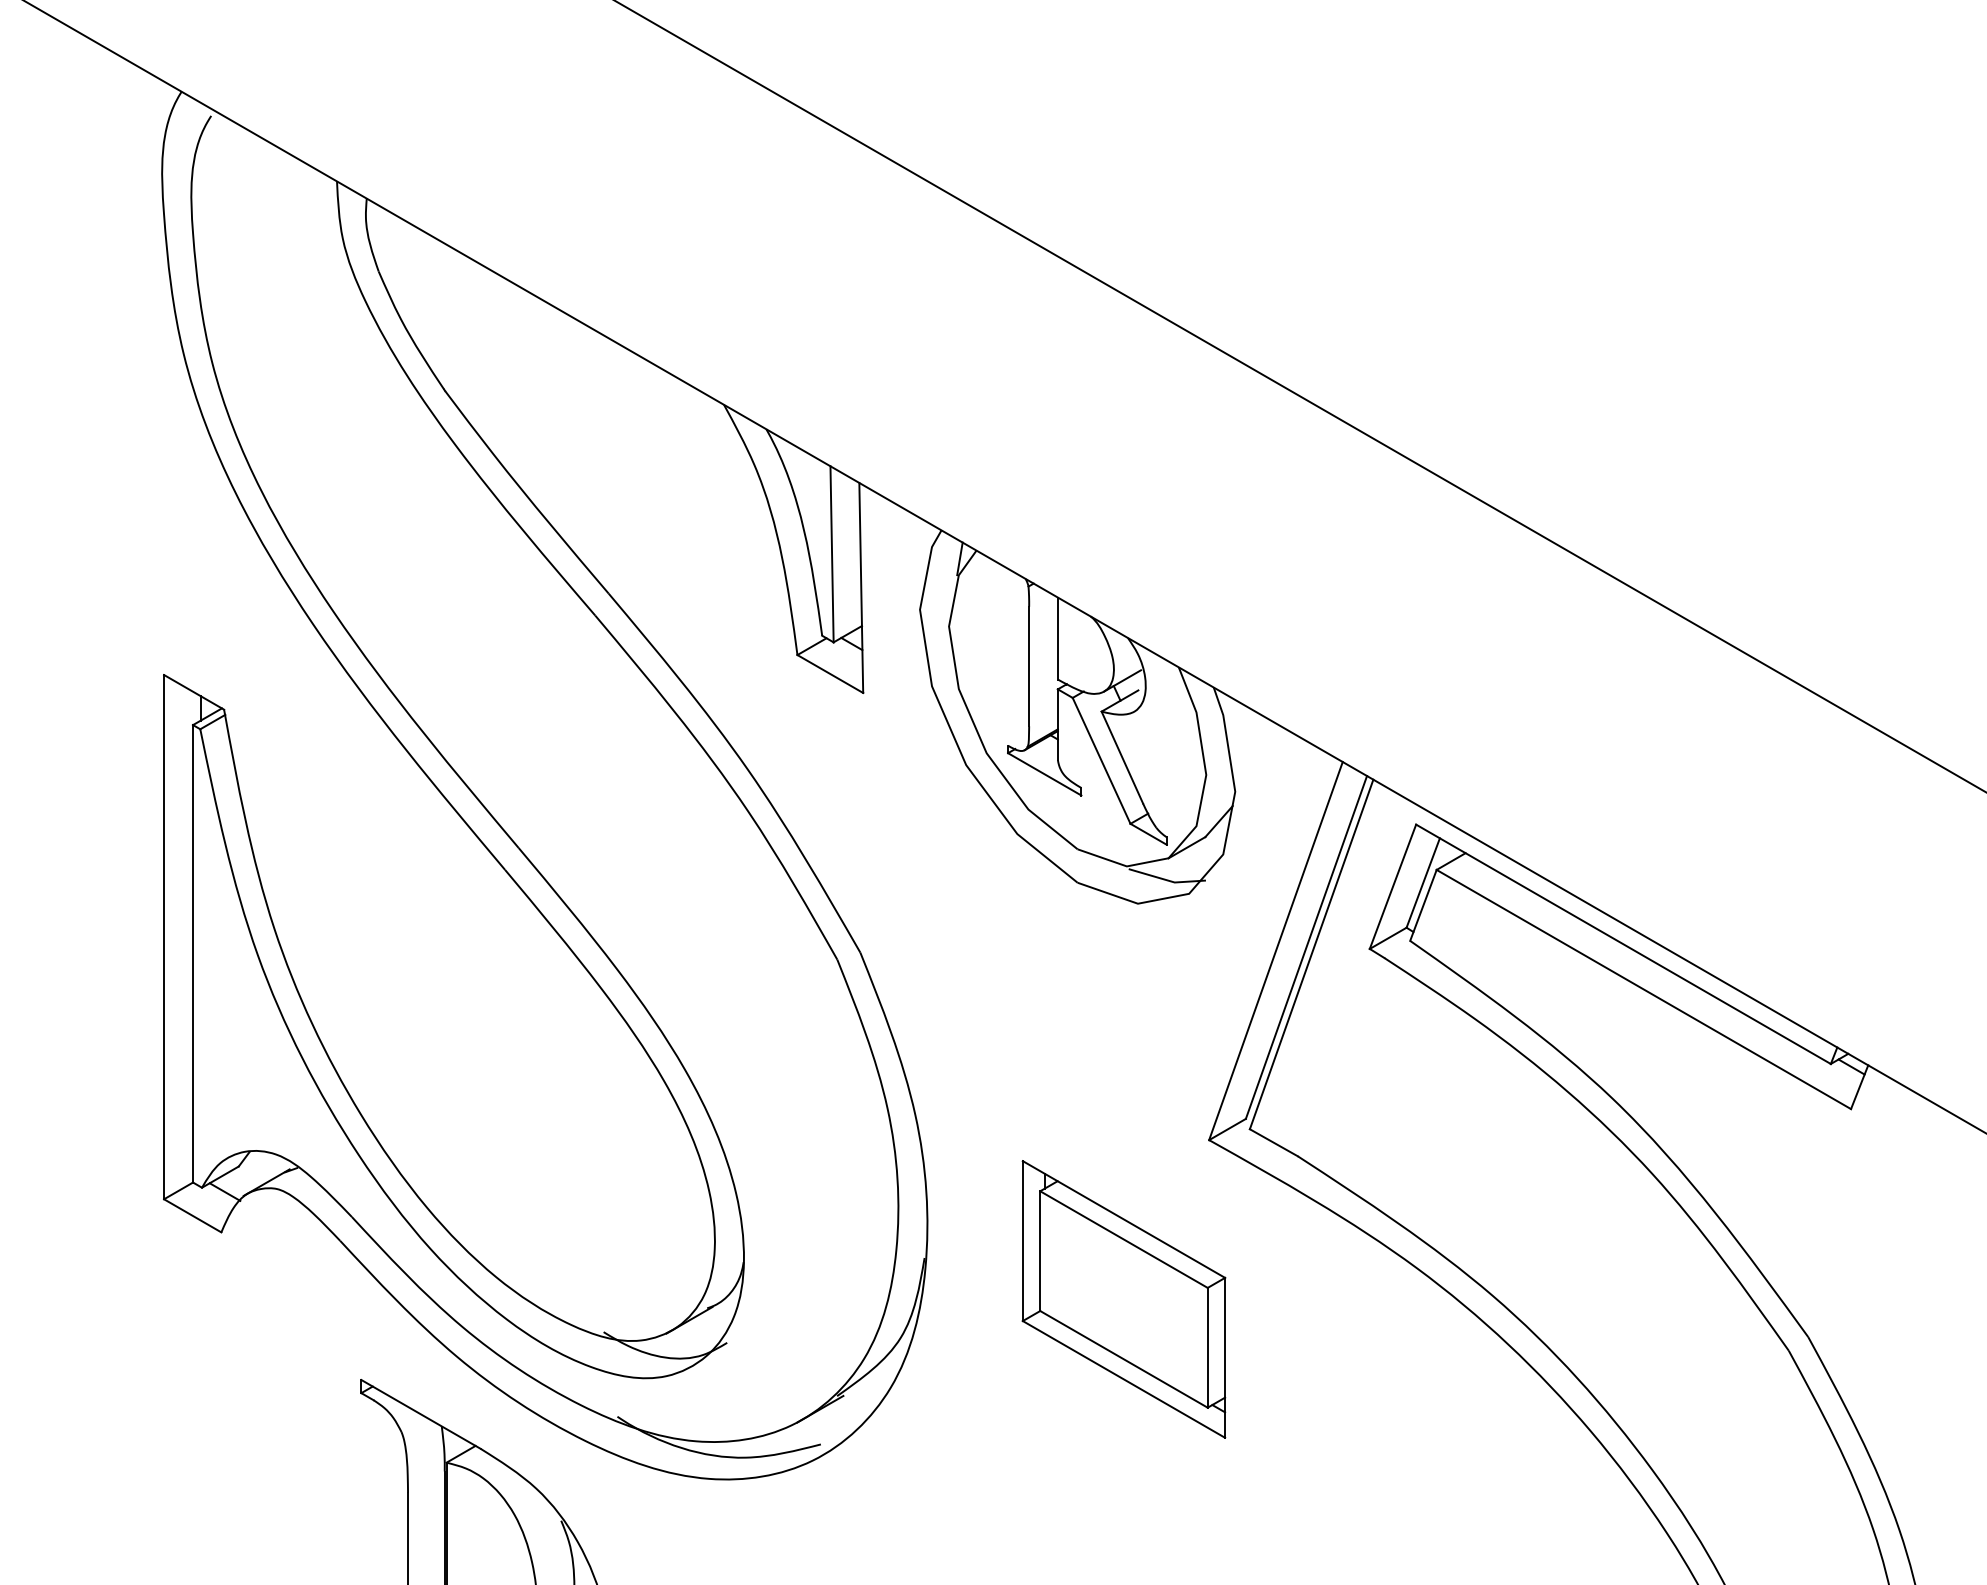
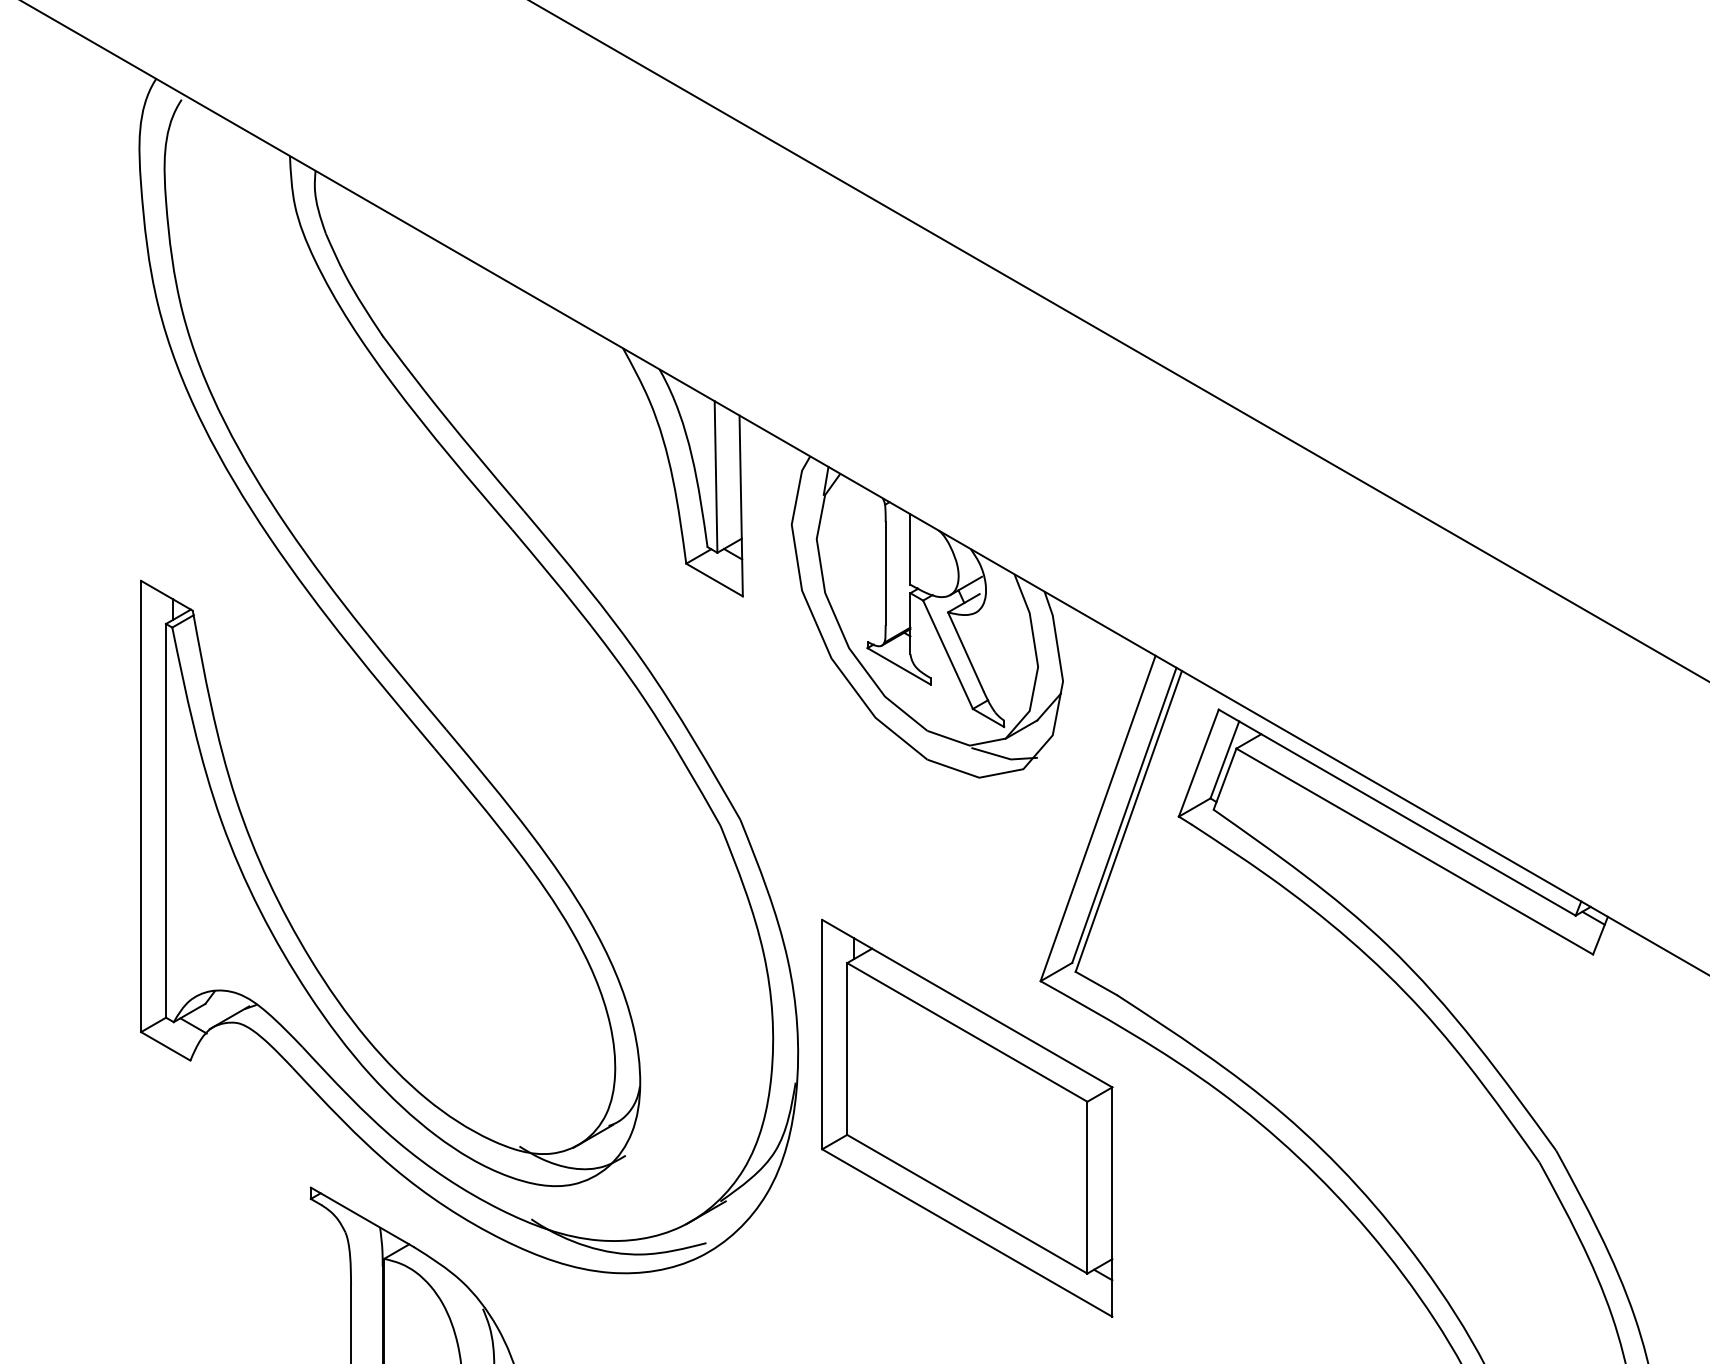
part: (1123, 1299) -> (966, 1118), size x1.67

